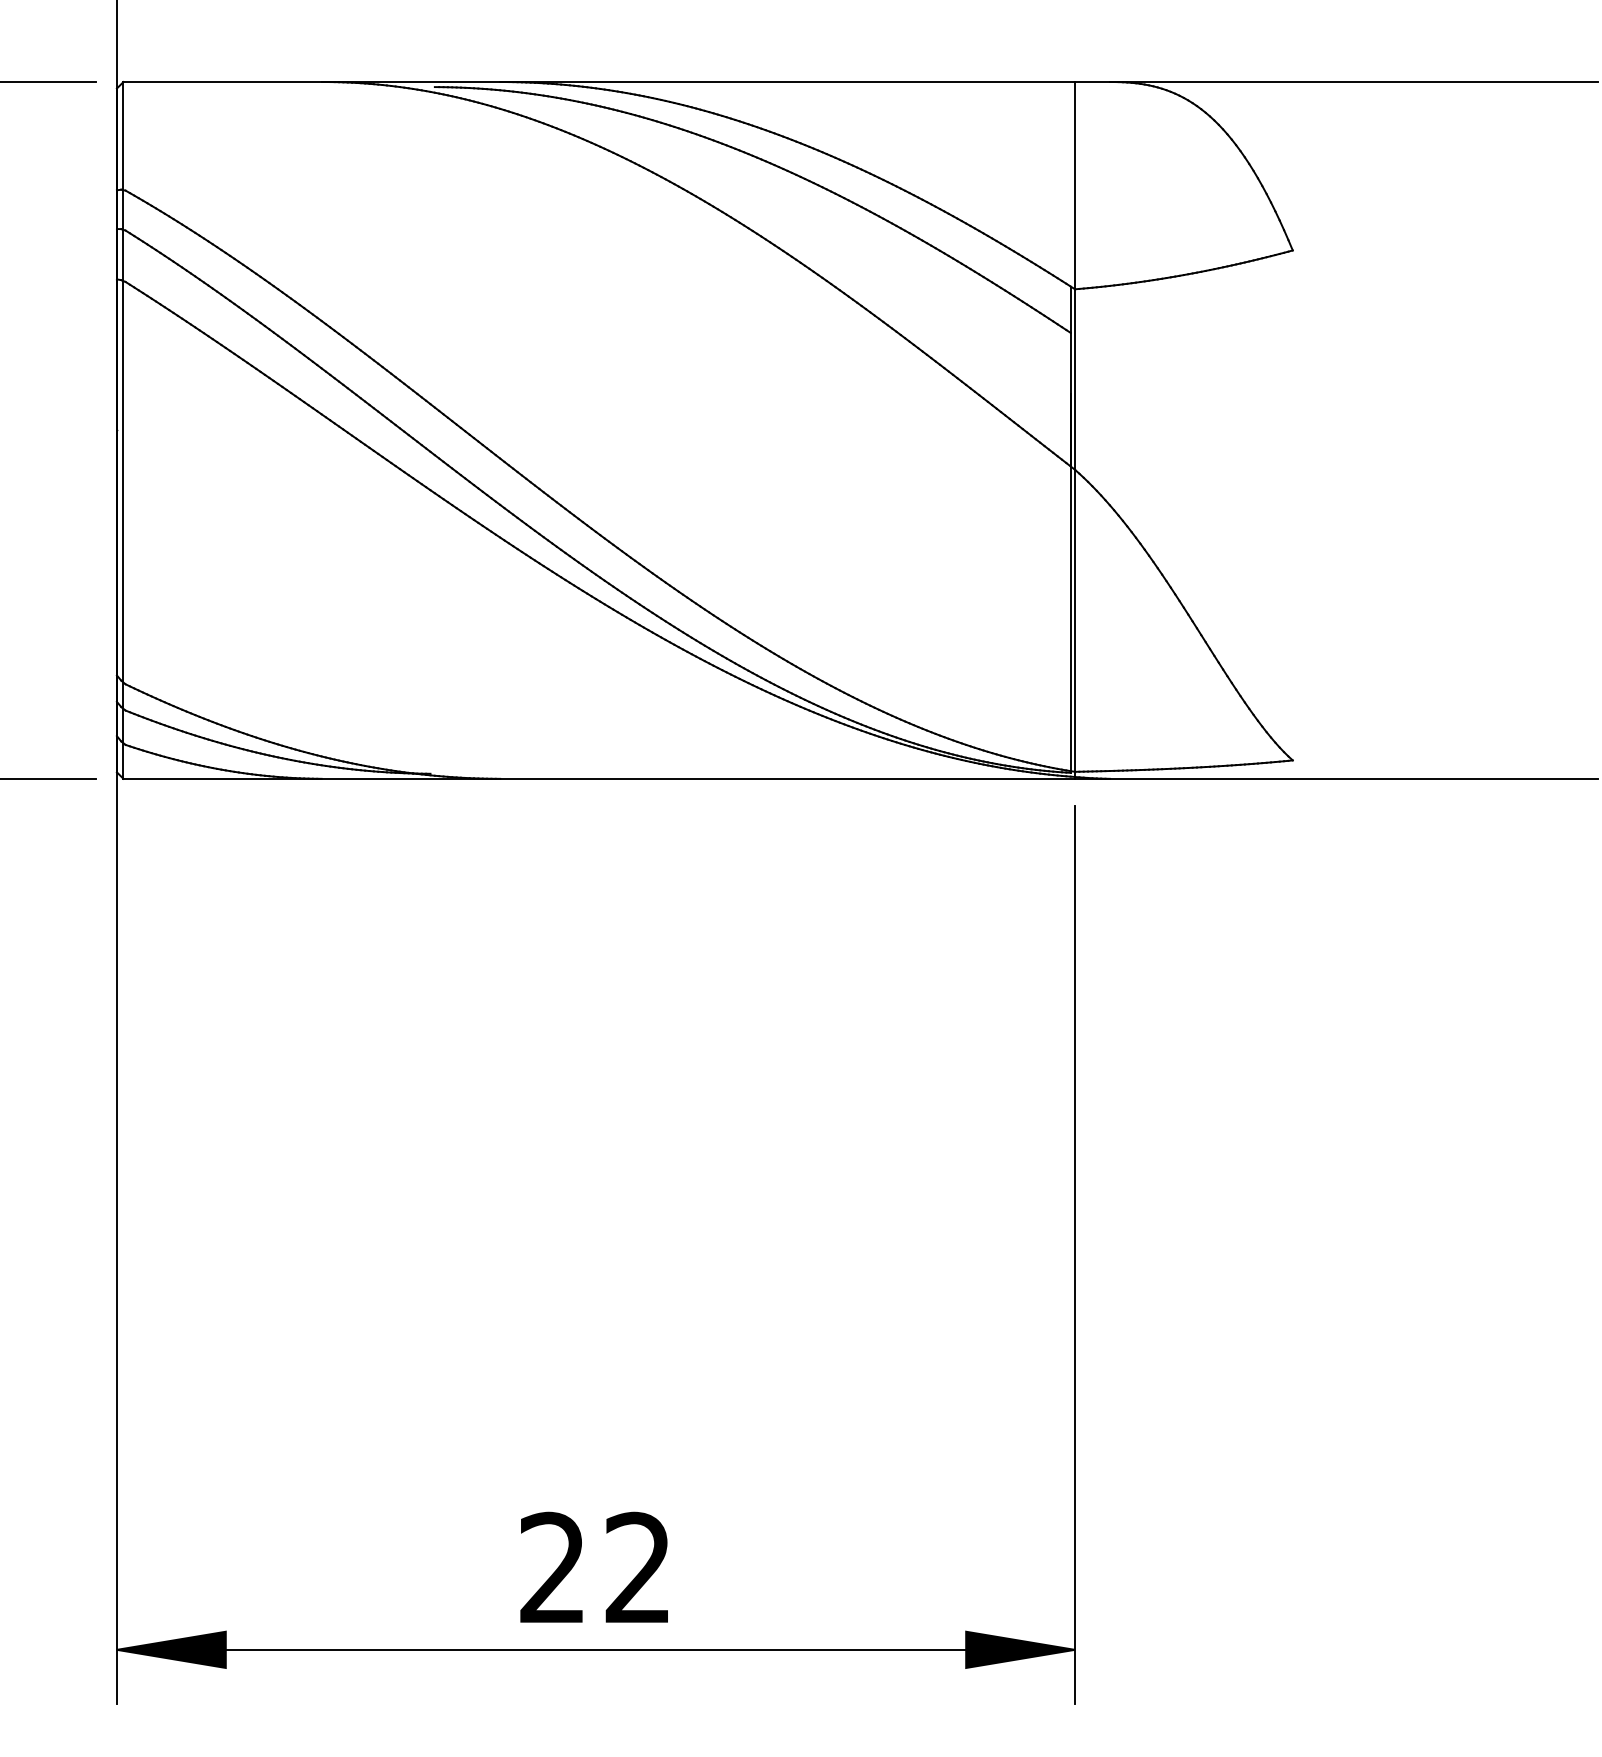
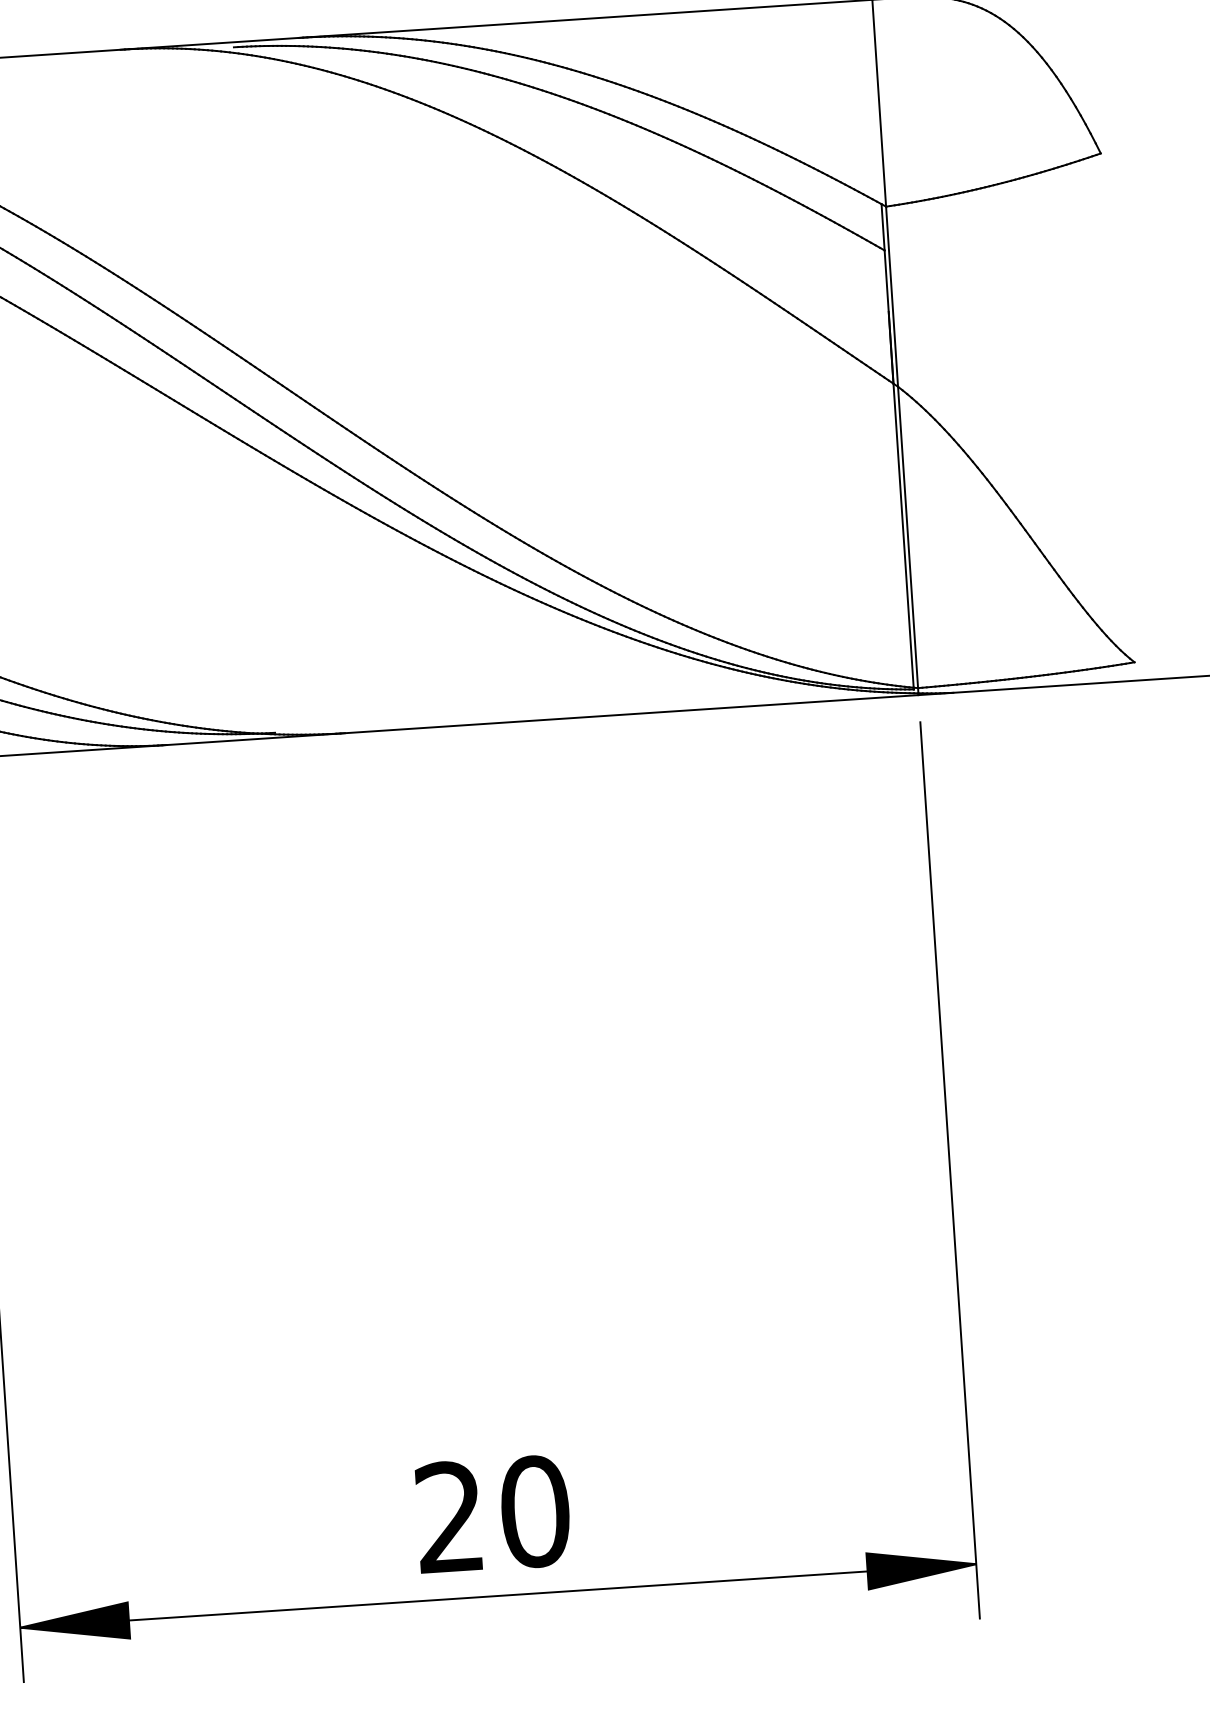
text: (638, 1567) -> (535, 1510), 22 -> 20

